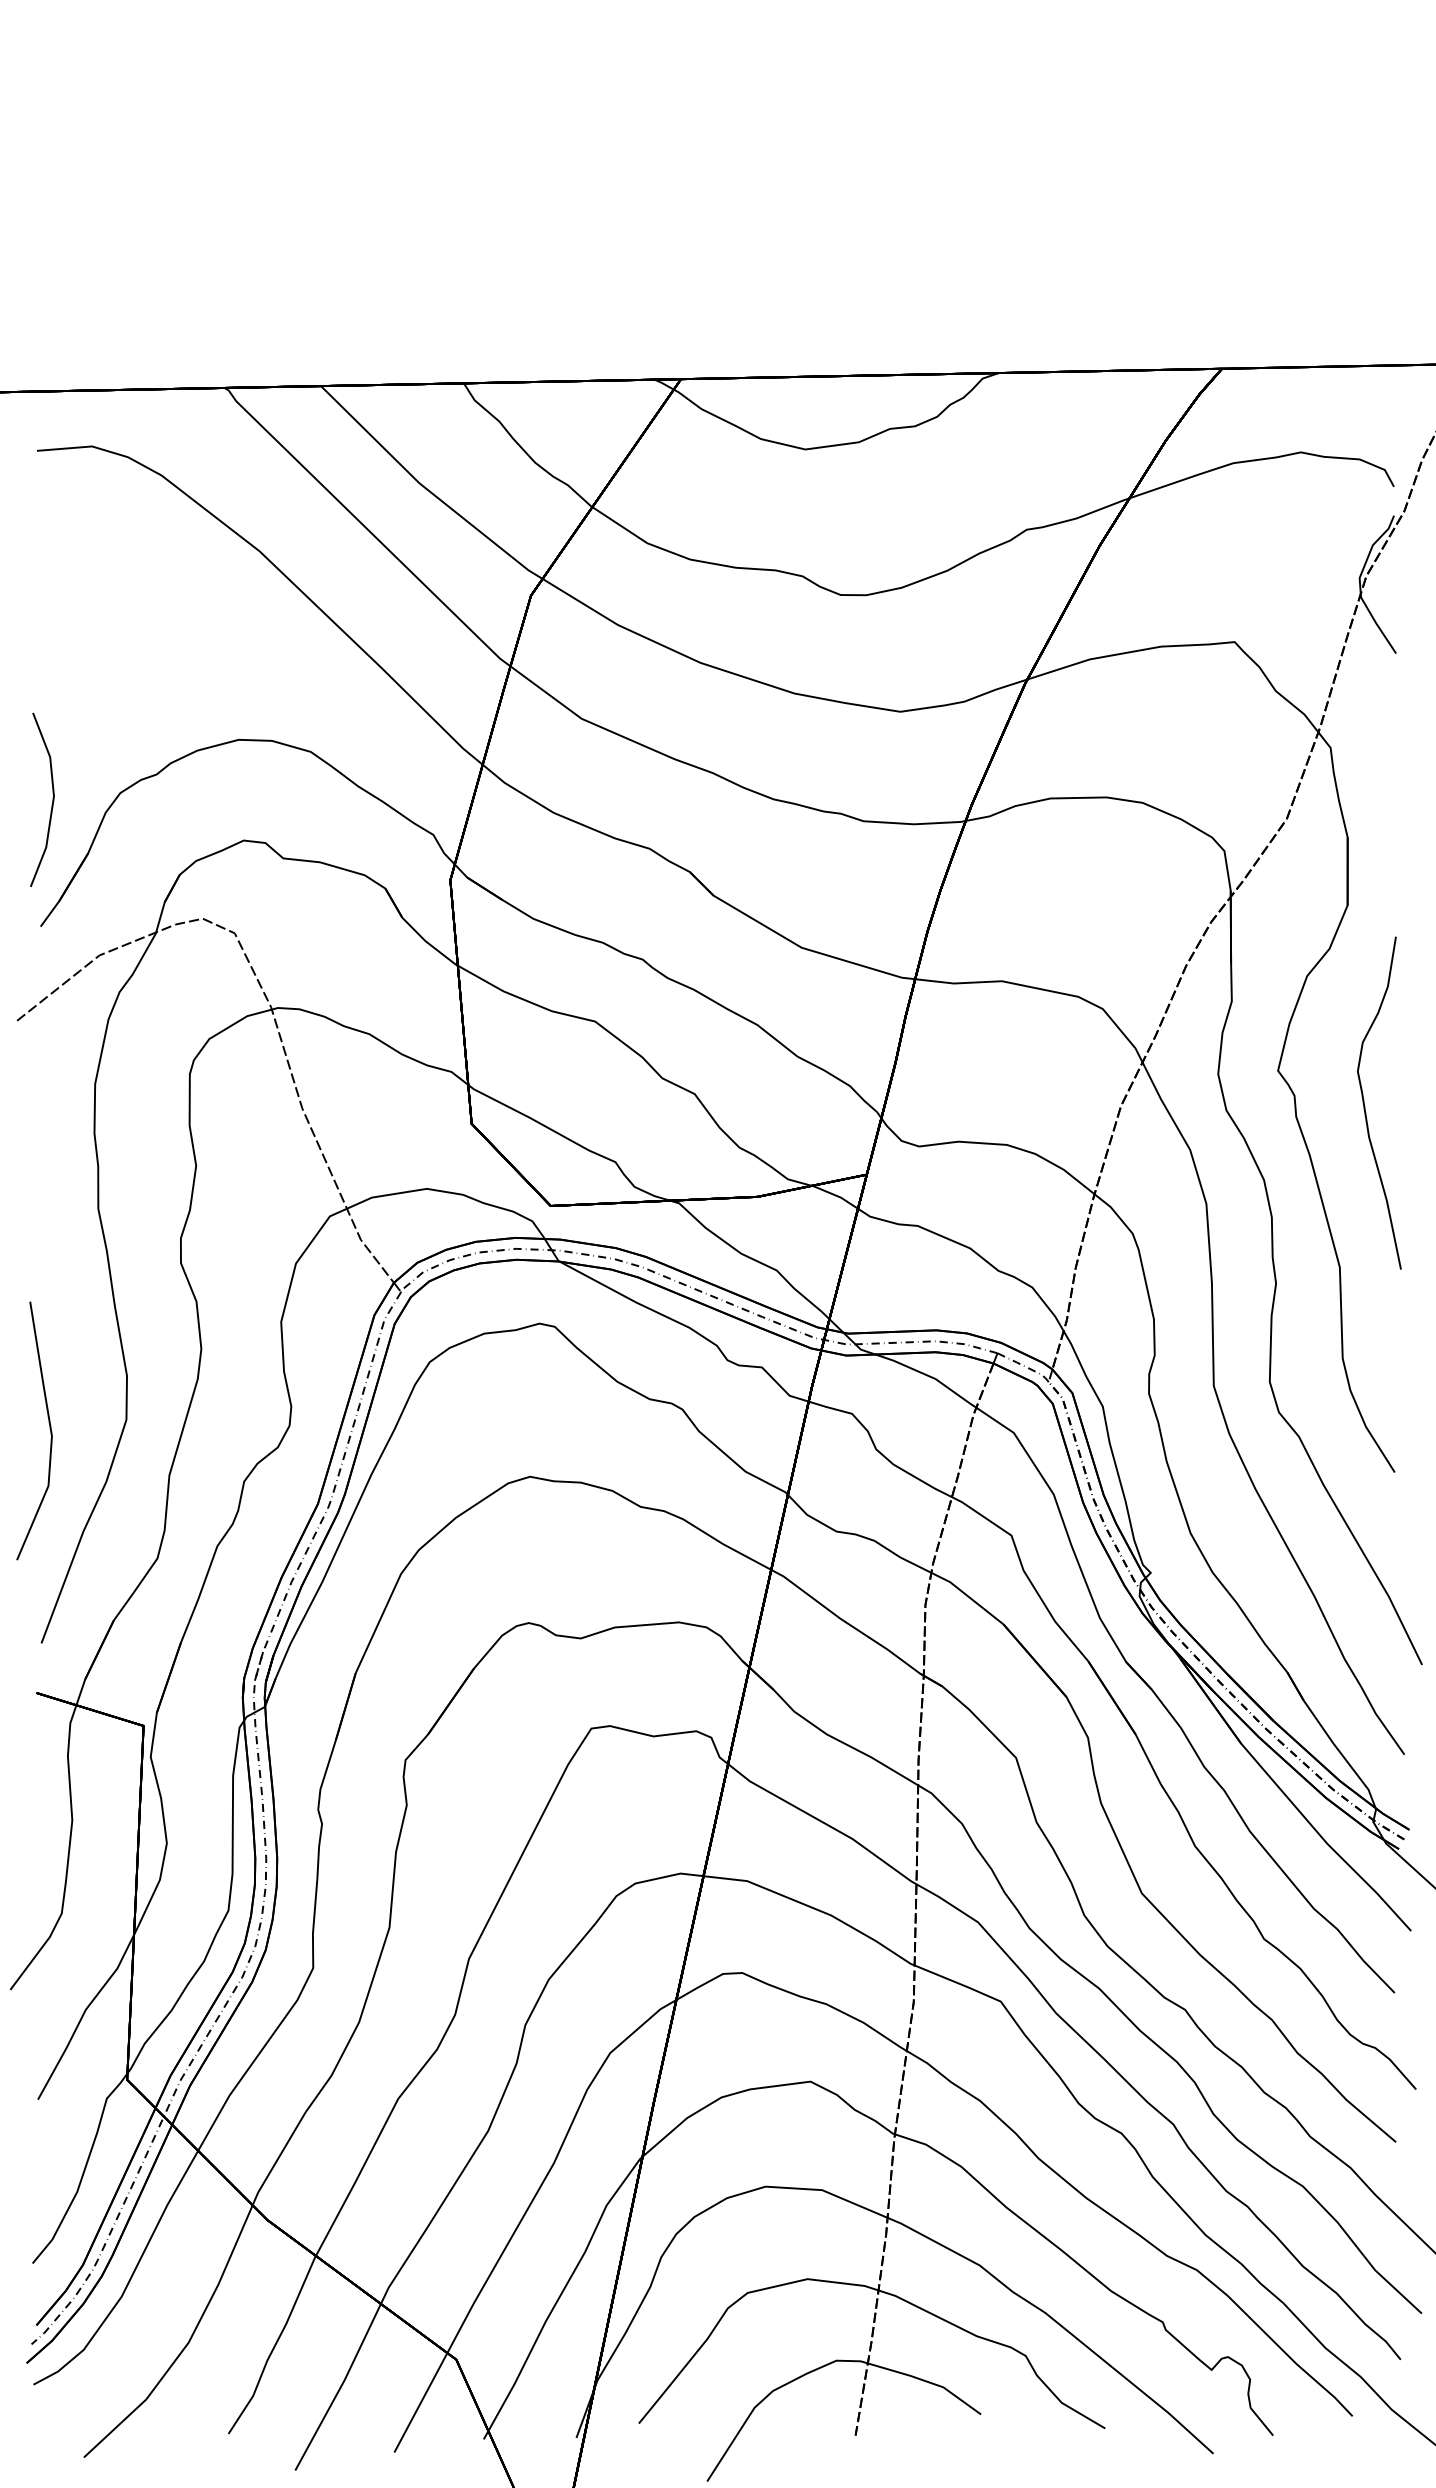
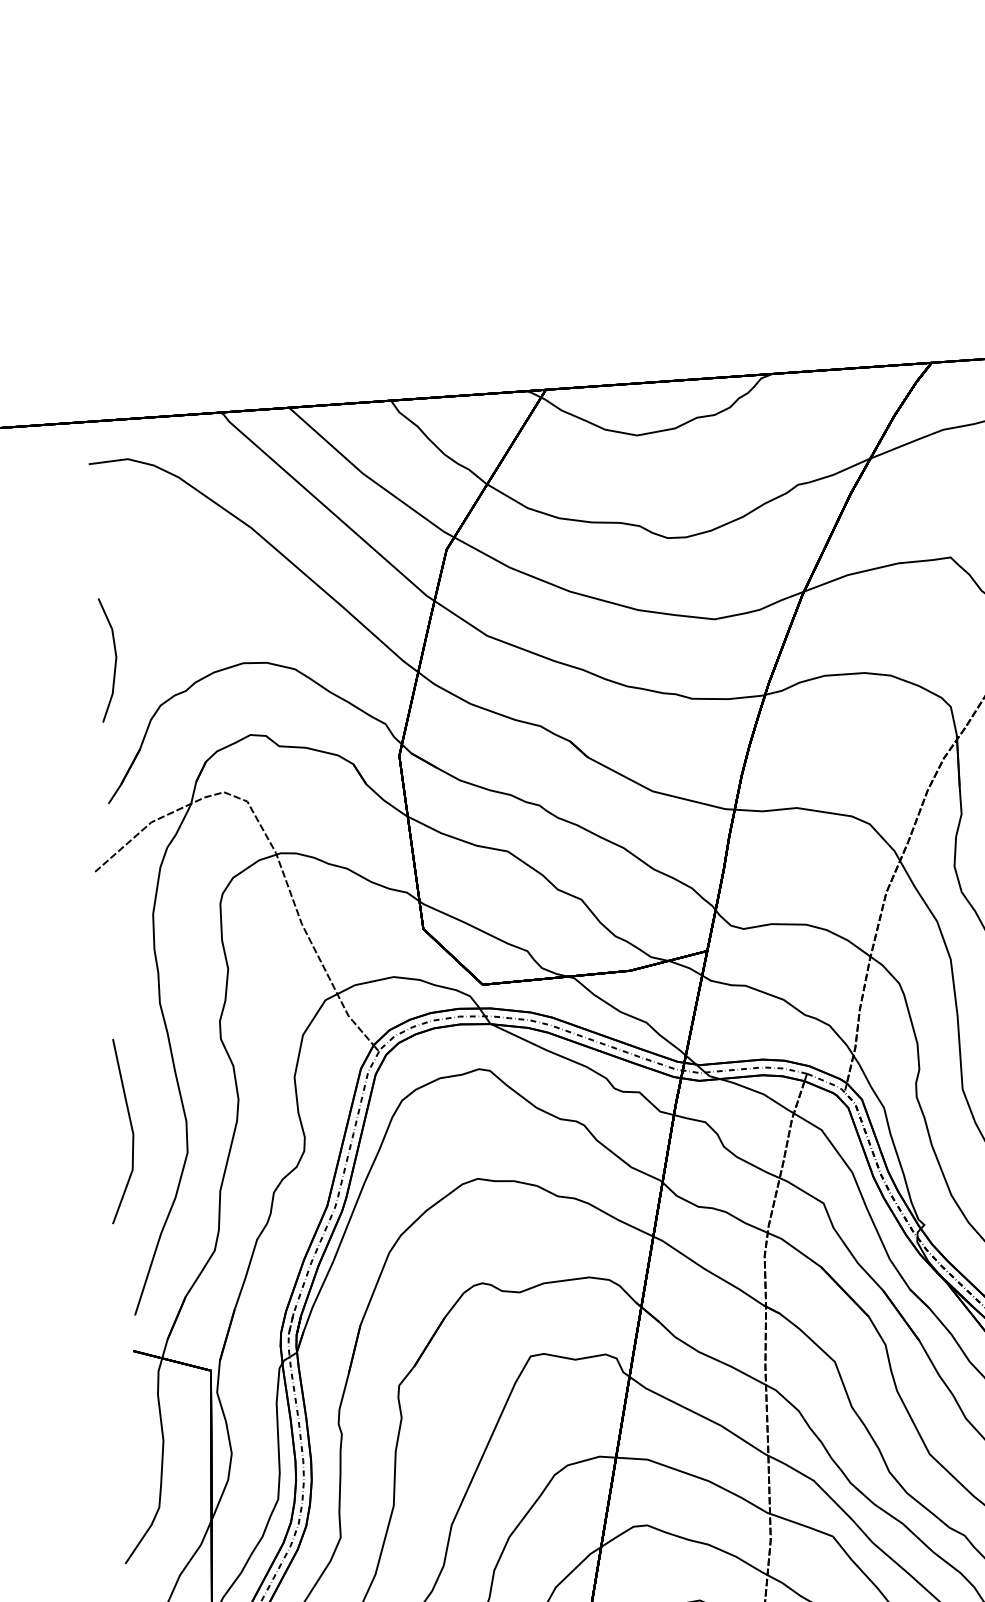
line: (52, 799) -> (115, 659), moved
line: (49, 1428) -> (131, 1128), moved

